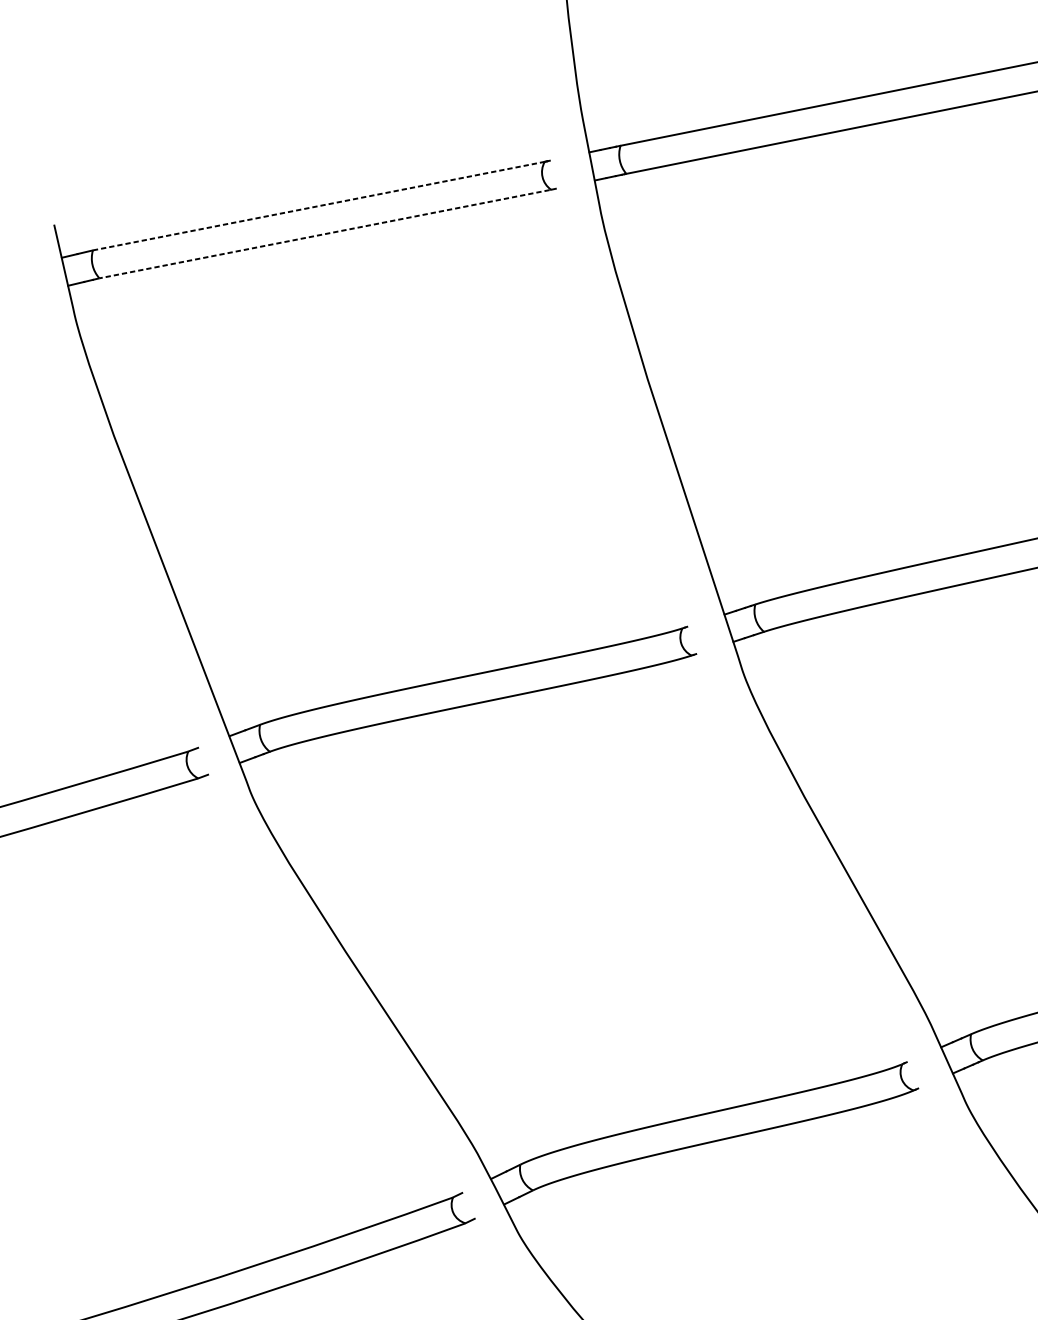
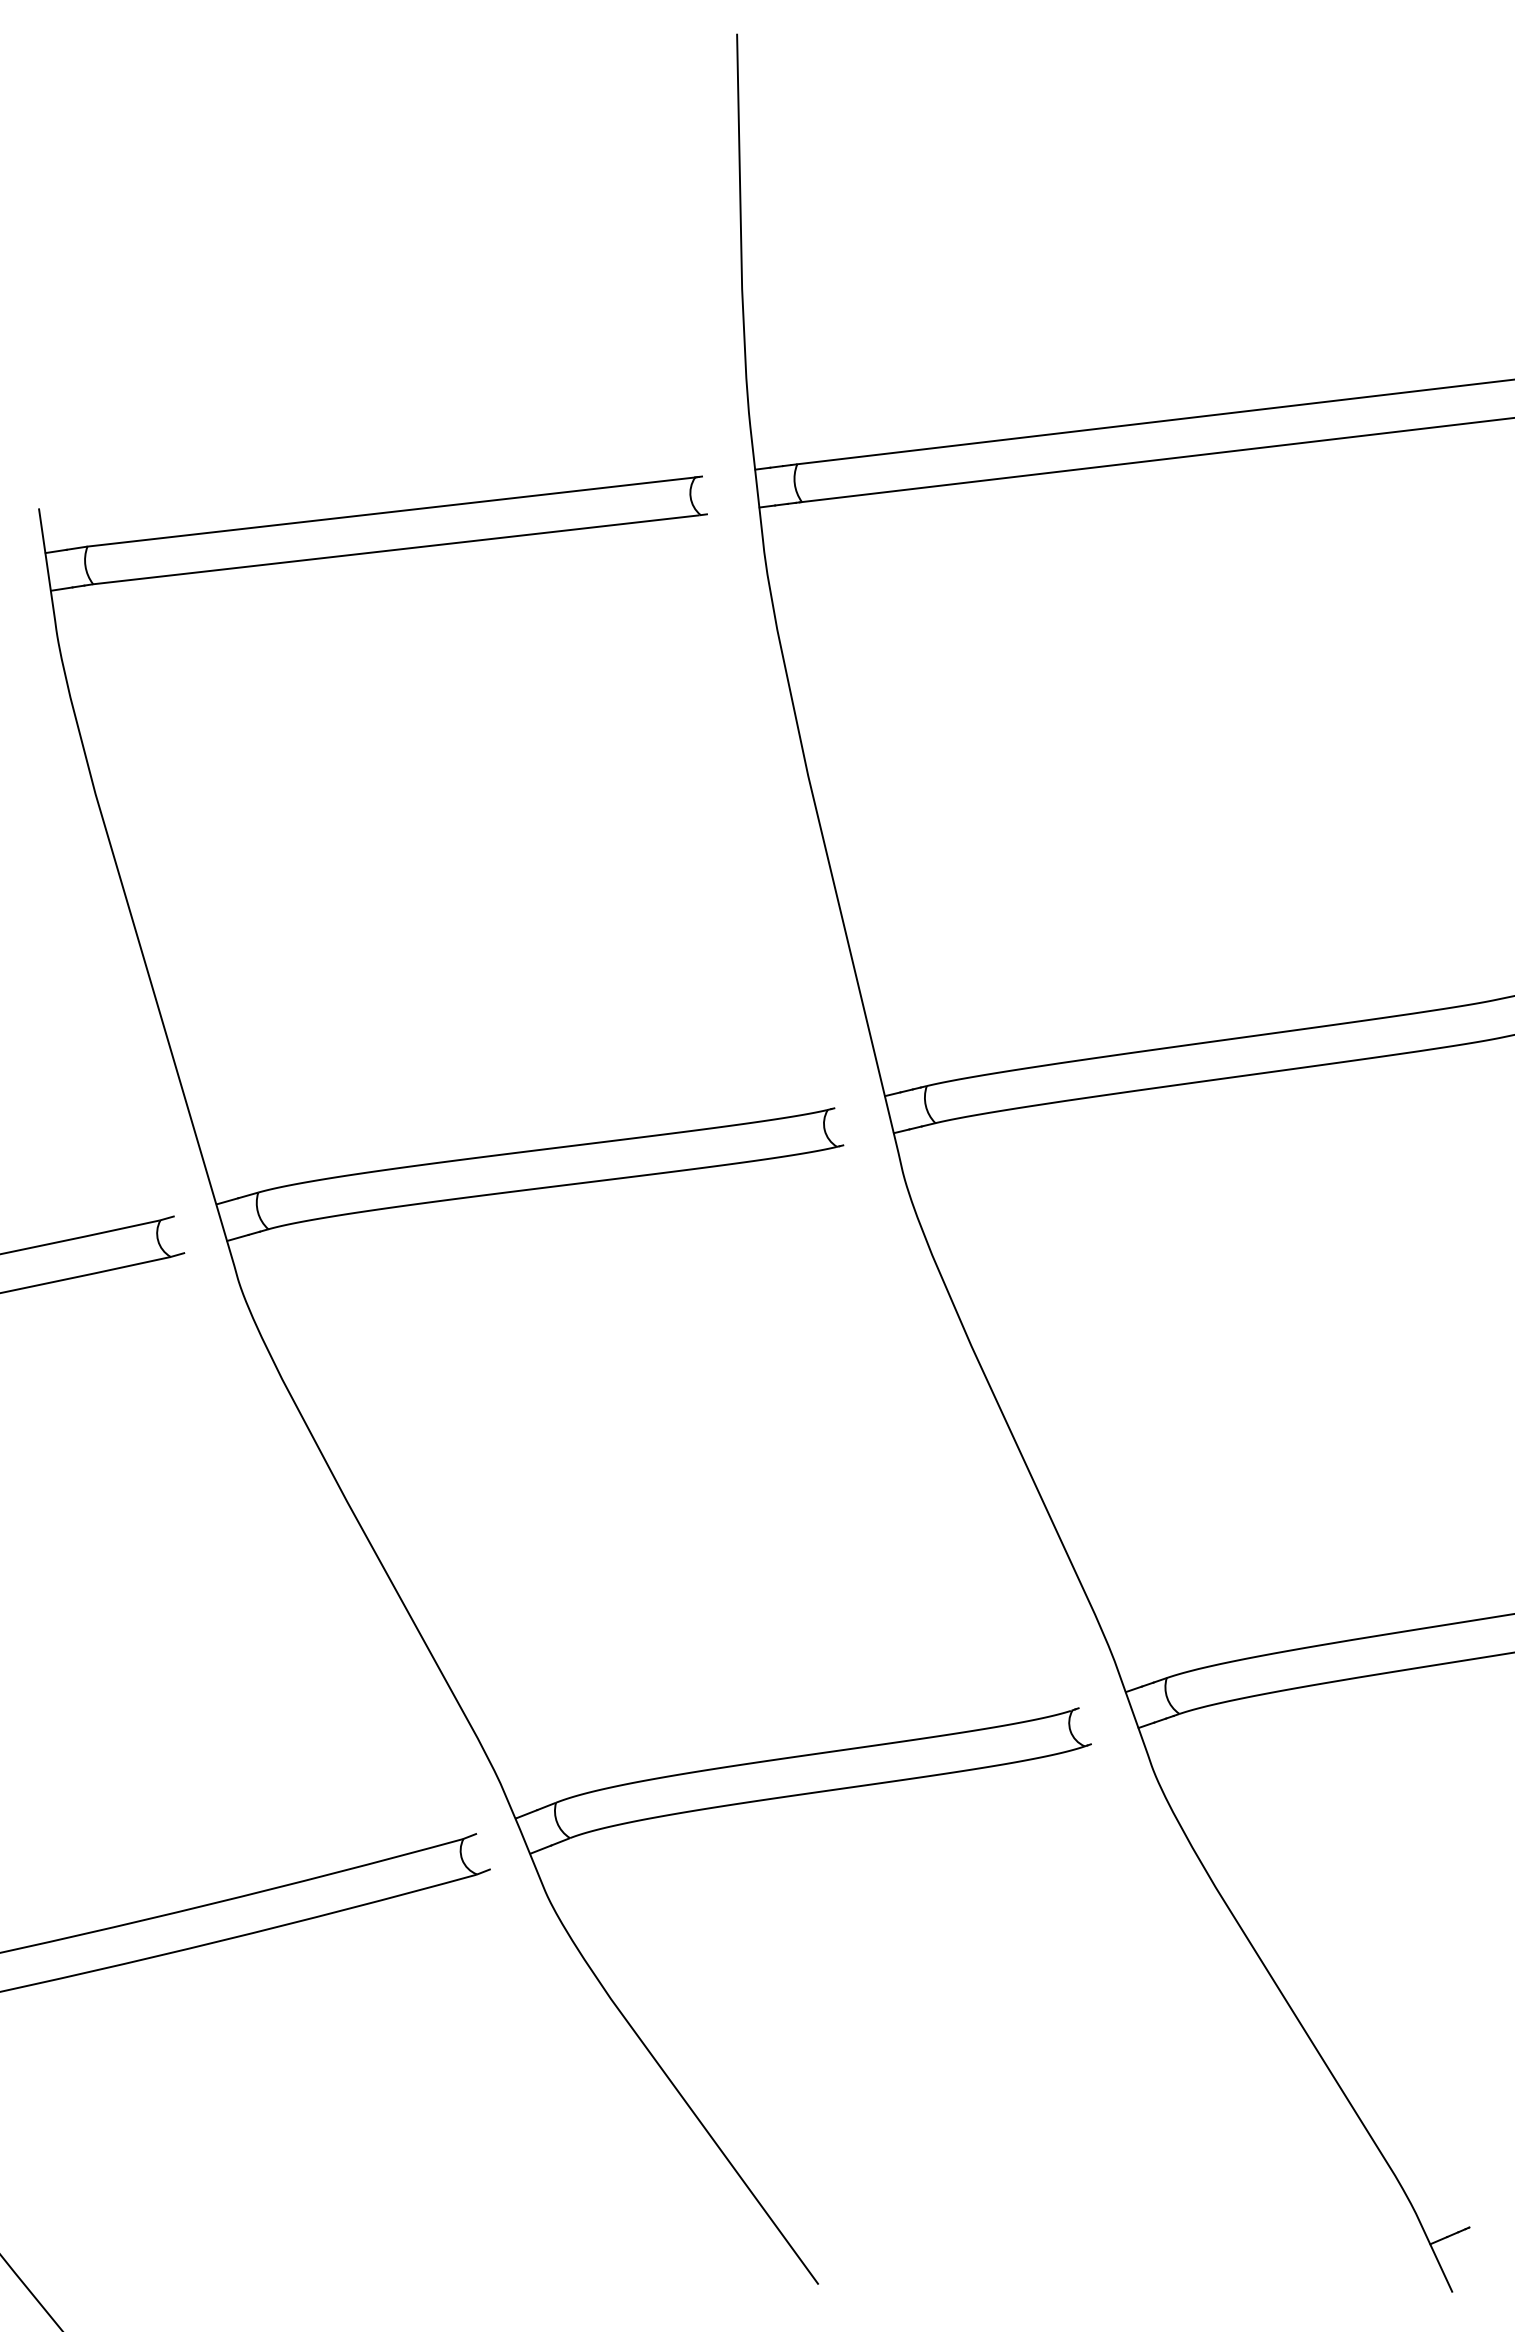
line: (318, 206) -> (391, 512), dashed -> solid
line: (324, 233) -> (395, 549), dashed -> solid

